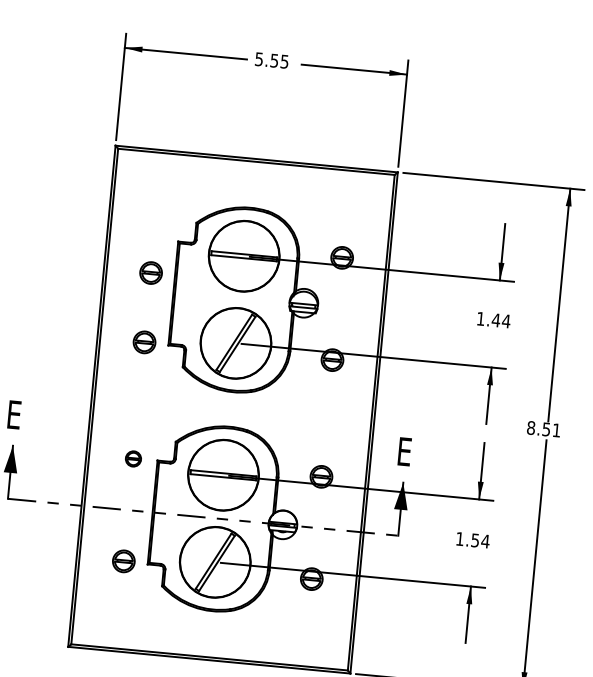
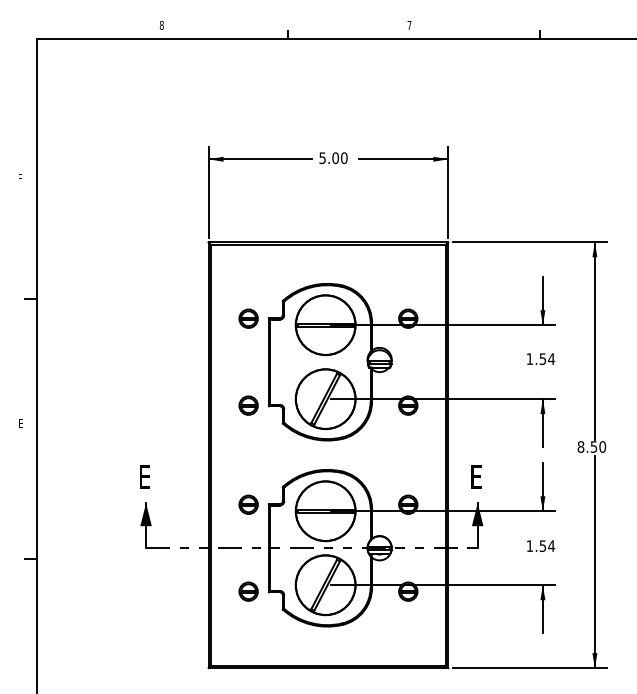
text: (279, 61) -> (339, 158), 5.55 -> 5.00
part: (150, 272) -> (248, 318), moved
text: (495, 319) -> (542, 358), 1.44 -> 1.54
text: (556, 429) -> (602, 446), 8.51 -> 8.50
part: (133, 458) -> (248, 504), size x1.43

